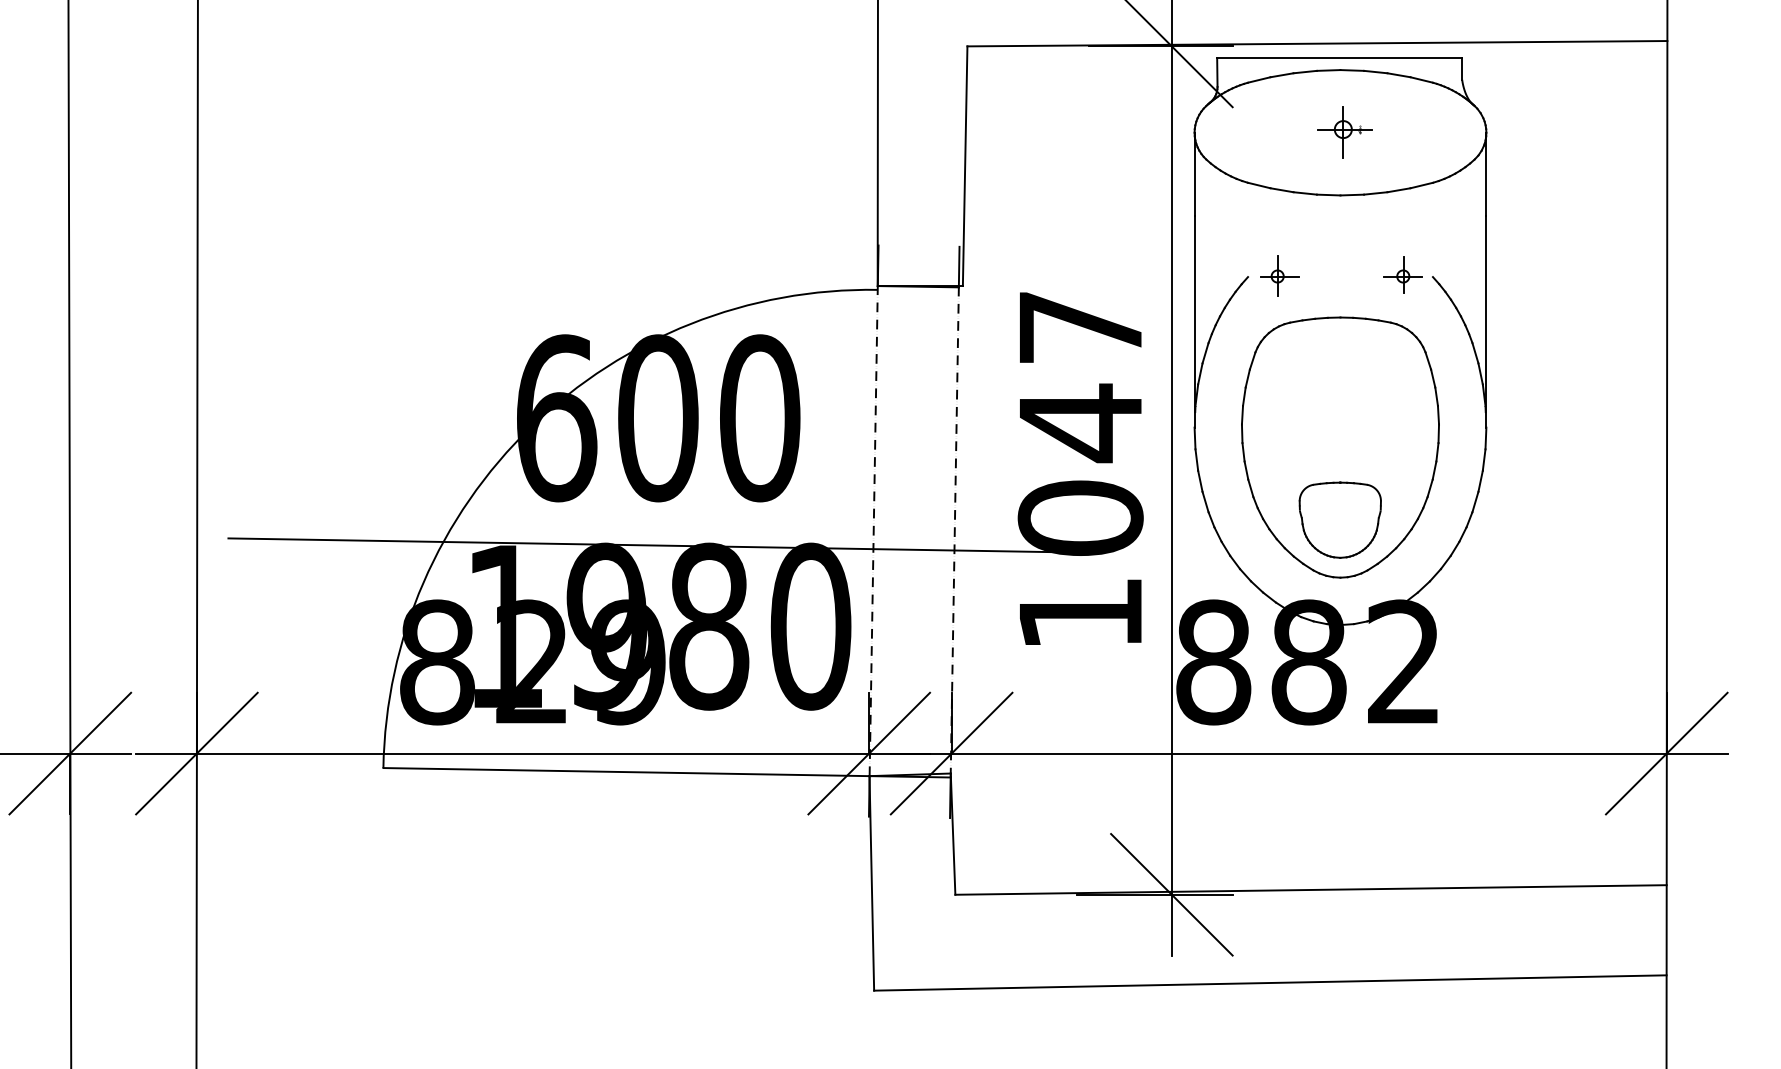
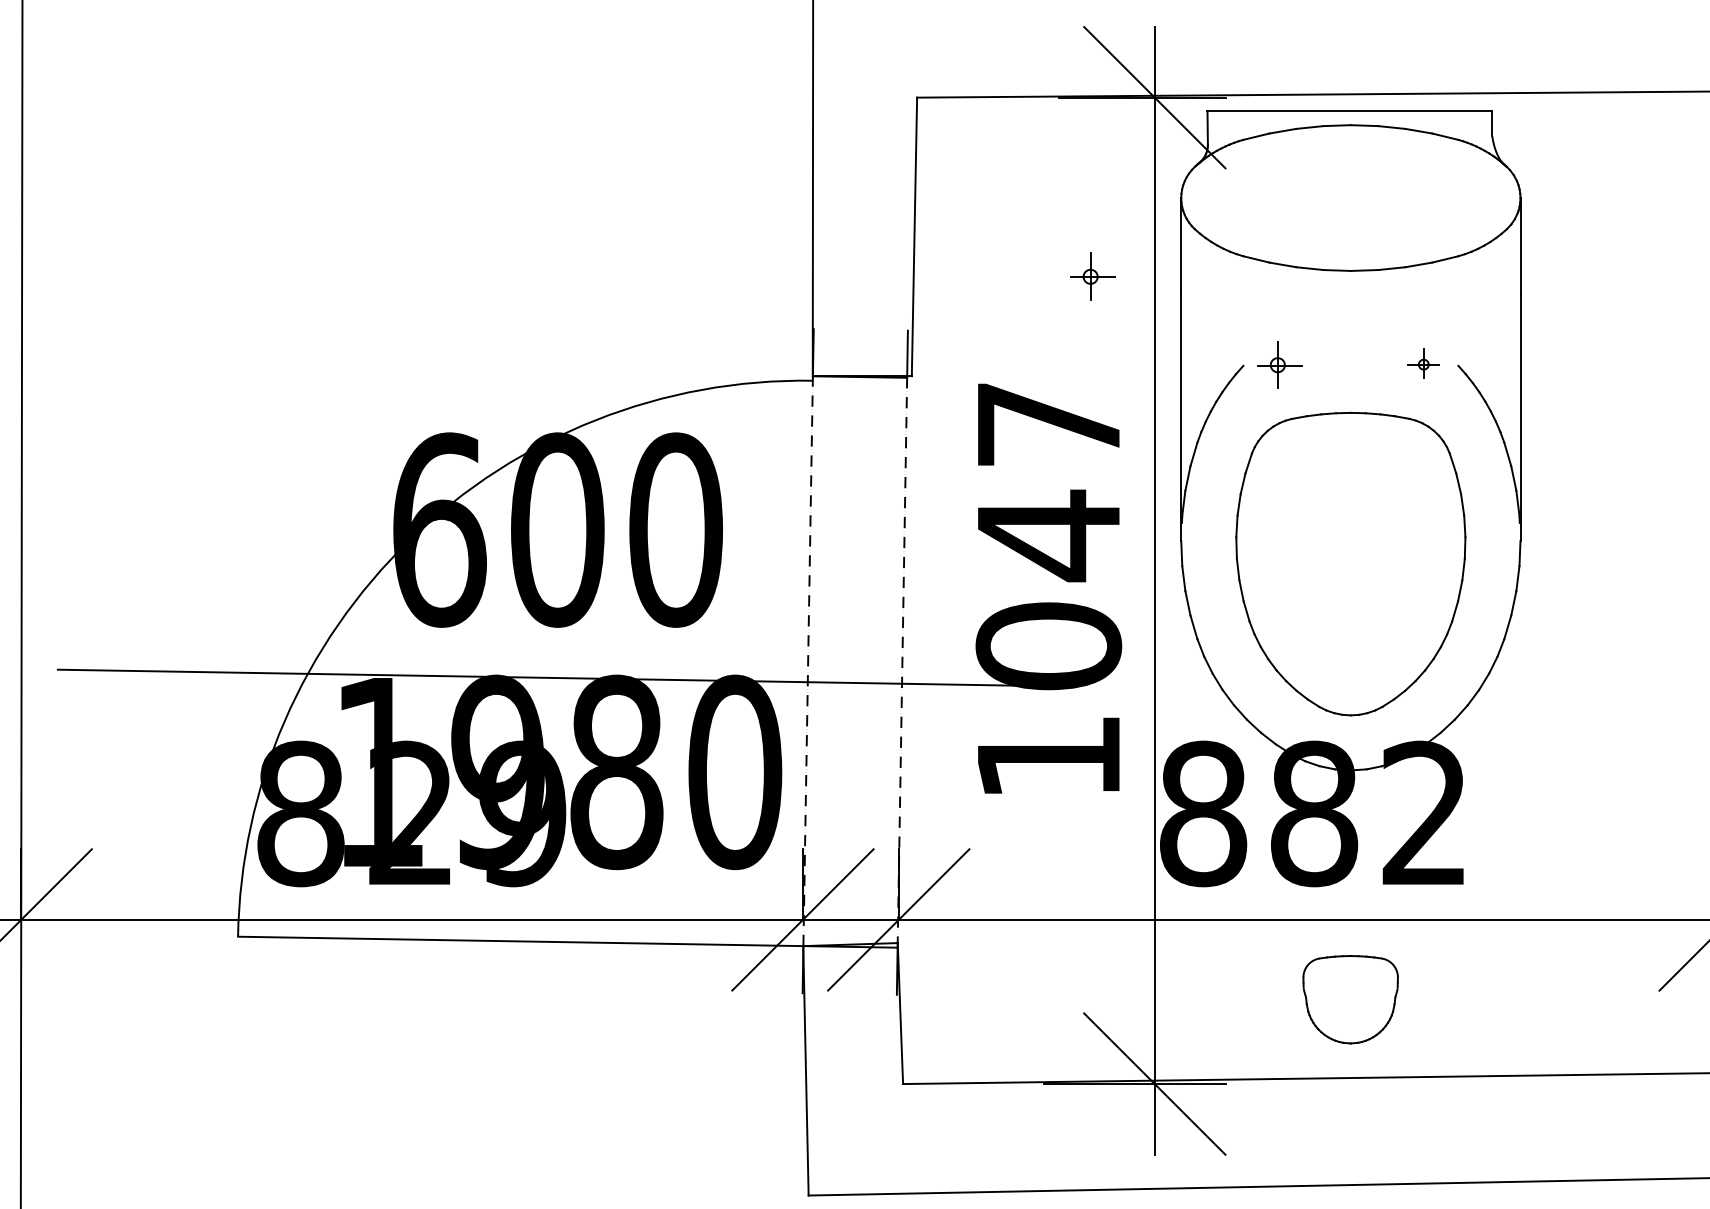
part: (1344, 132) -> (1355, 197), removed
part: (1118, 199) -> (1092, 275), added
part: (1402, 274) -> (1422, 362), size x0.7
part: (1339, 519) -> (1349, 998), moved

